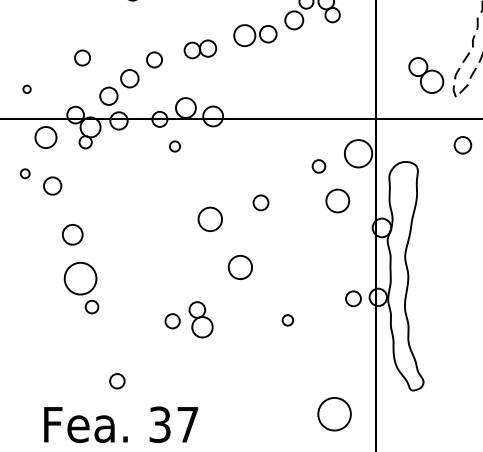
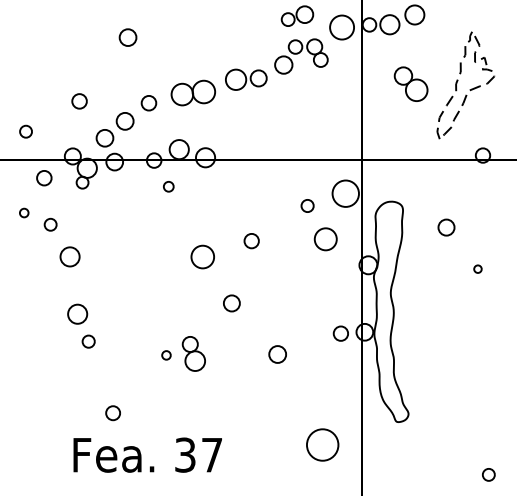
part: (199, 48) -> (192, 92), size x1.43
part: (425, 74) -> (410, 83), moved
circle: (26, 89) -> (25, 131), size x1.67
circle: (46, 137) -> (44, 178), size x0.71
circle: (462, 145) -> (446, 227), moved
circle: (52, 185) -> (50, 224), size x0.71
circle: (72, 234) -> (69, 256), moved
circle: (240, 267) -> (231, 303), size x0.71
circle: (80, 277) -> (77, 313), size x0.62
circle: (287, 320) -> (277, 354), size x1.67
circle: (172, 321) -> (166, 355), size x0.62
text: (120, 424) -> (147, 454), moved

